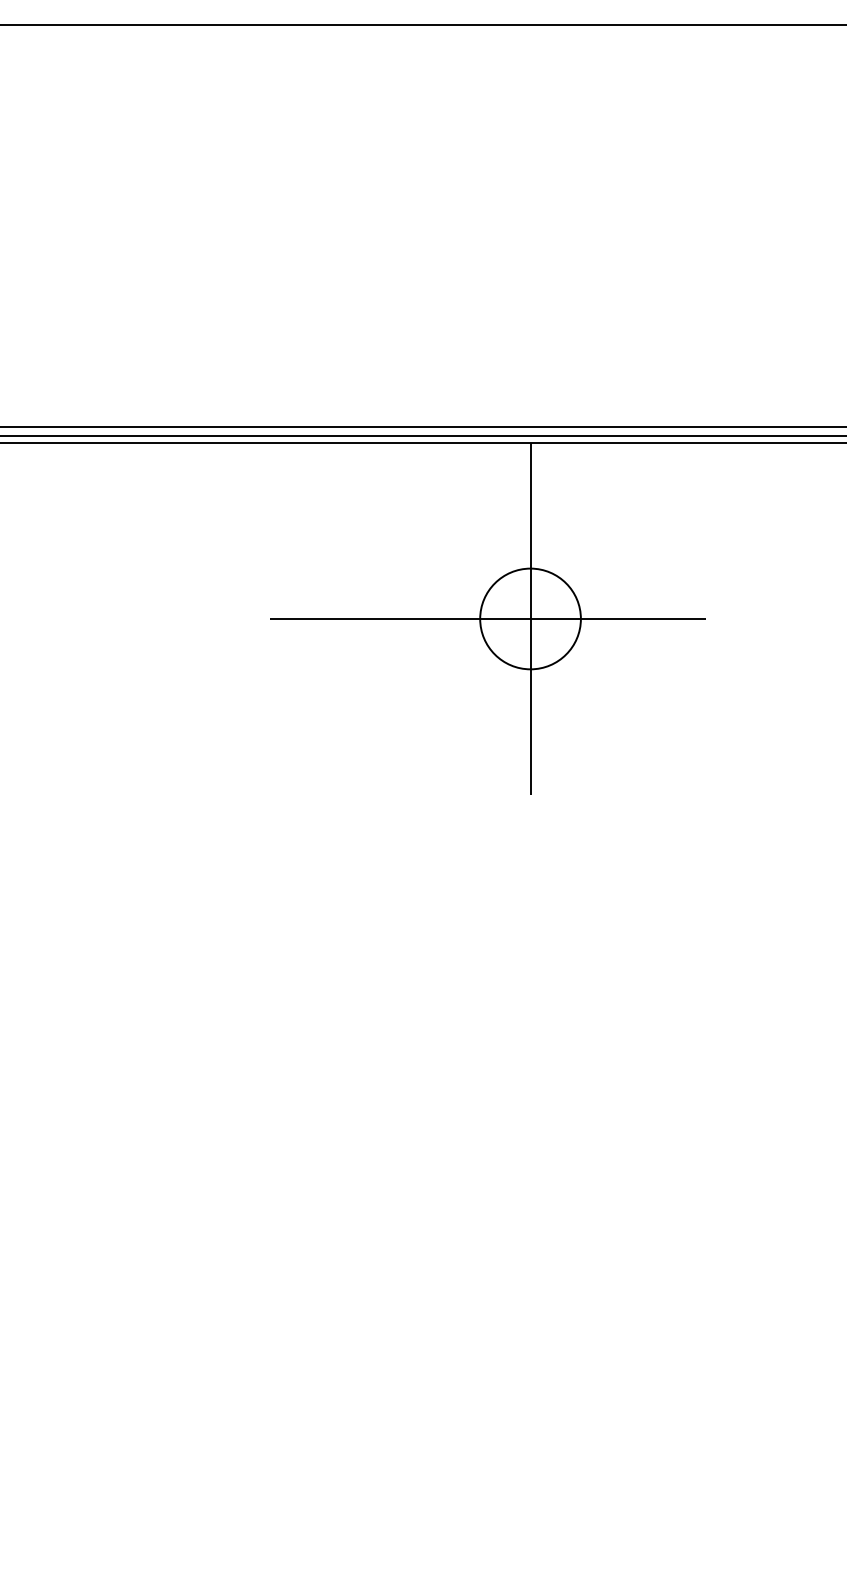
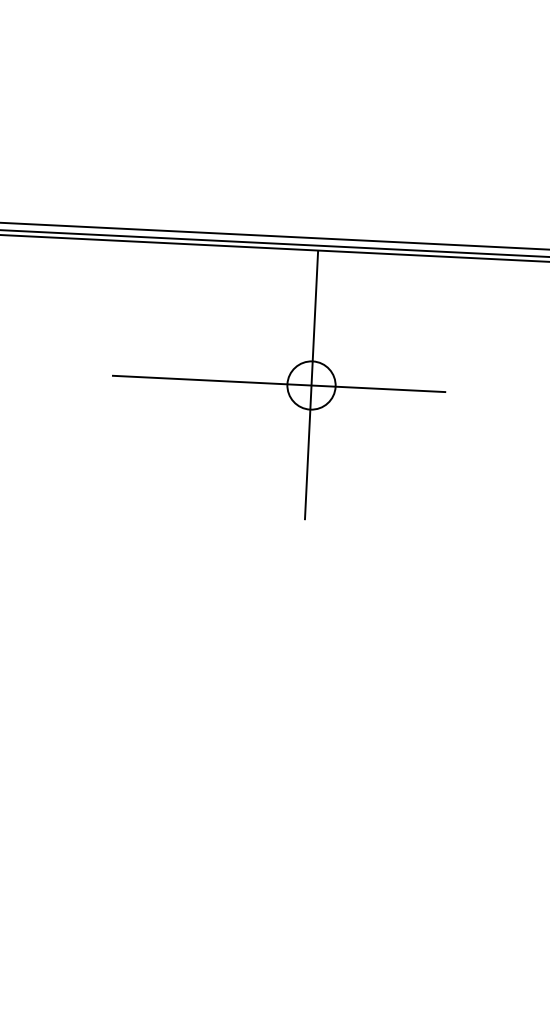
circle: (530, 618) -> (311, 385), size x0.62

